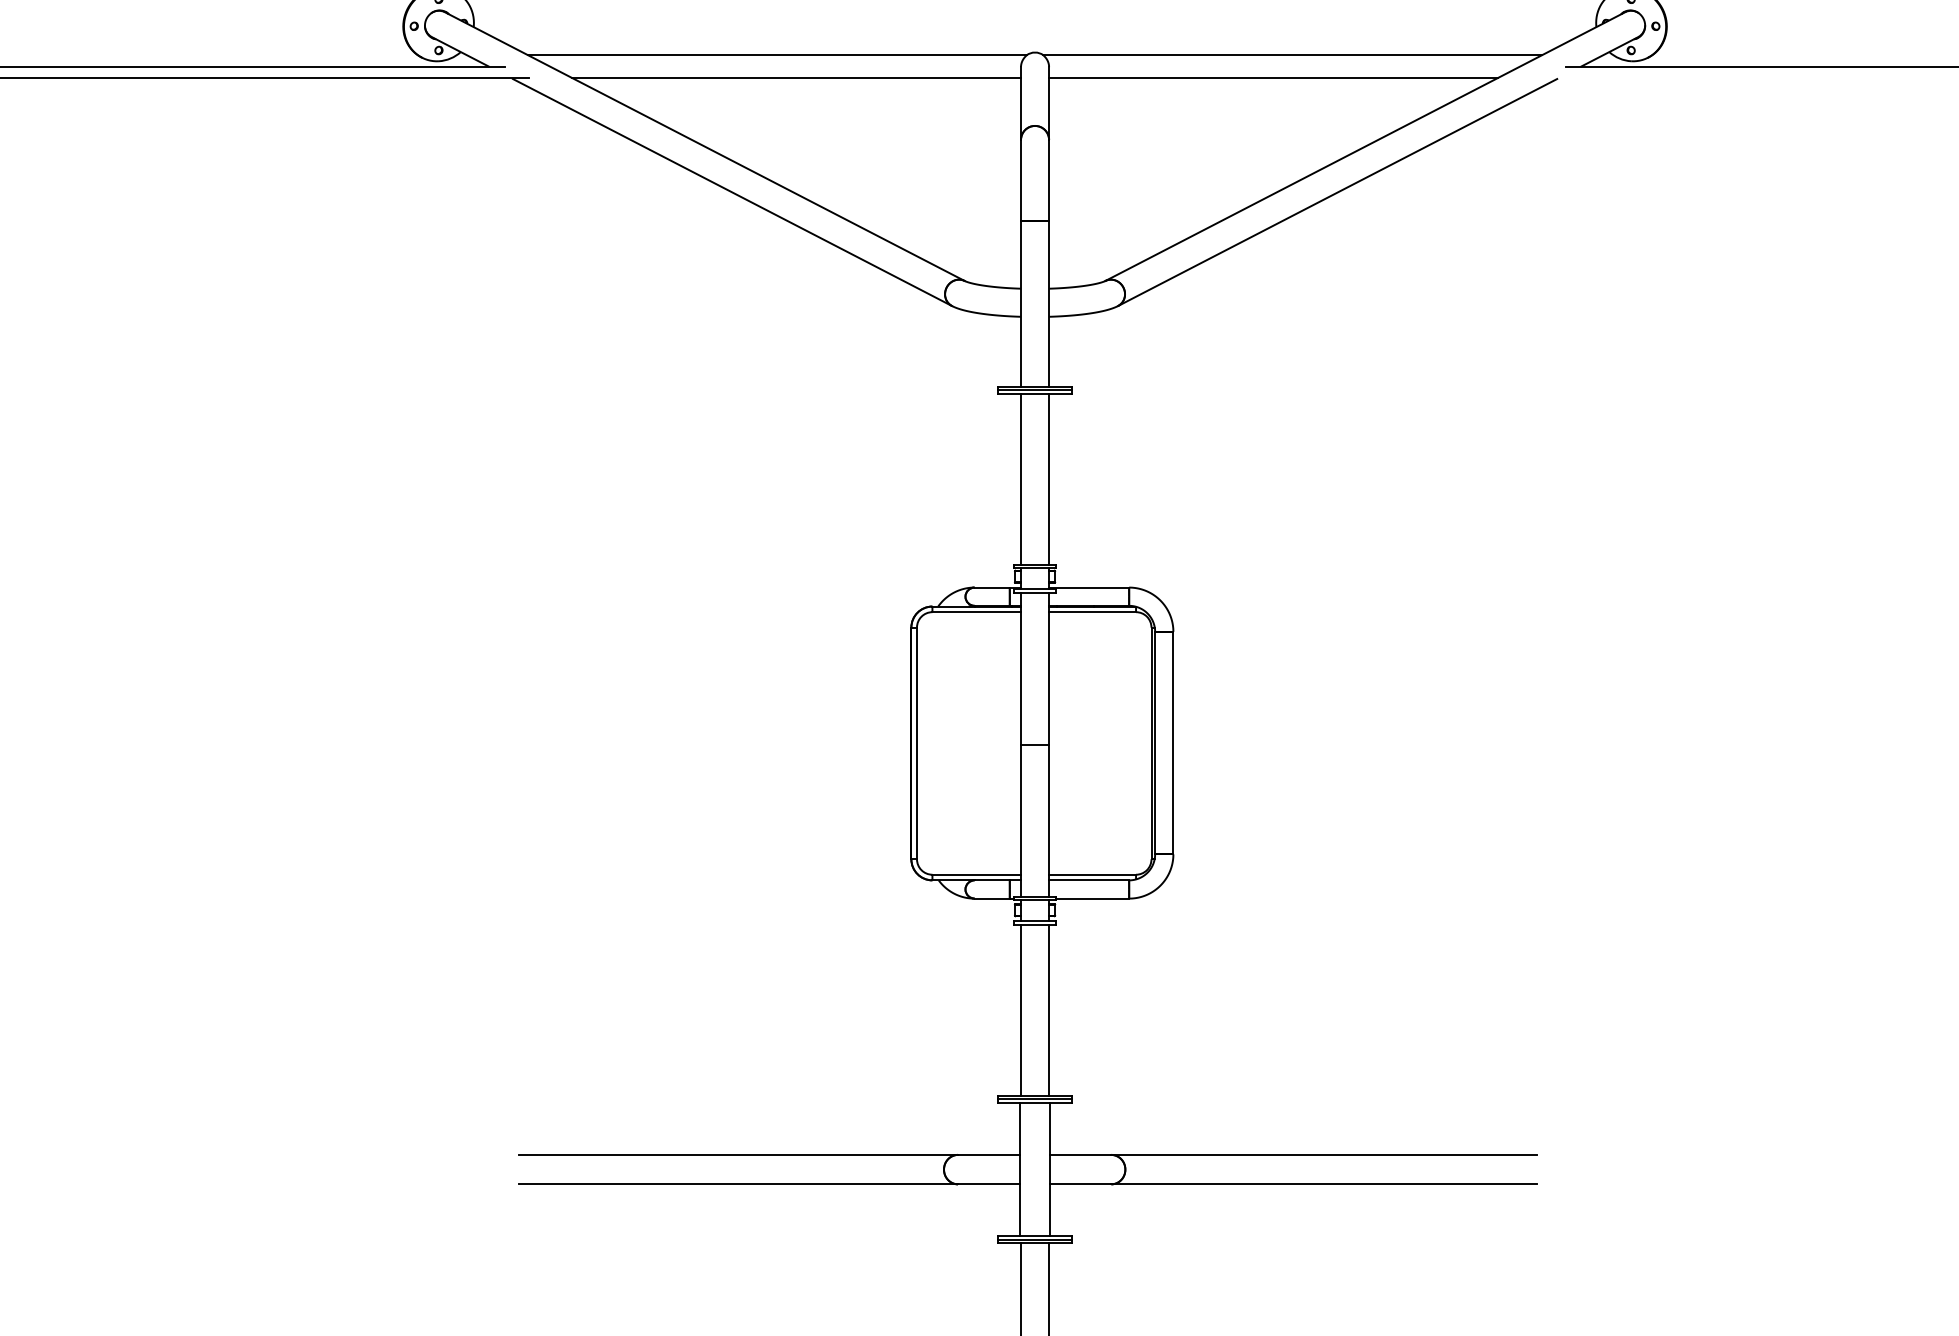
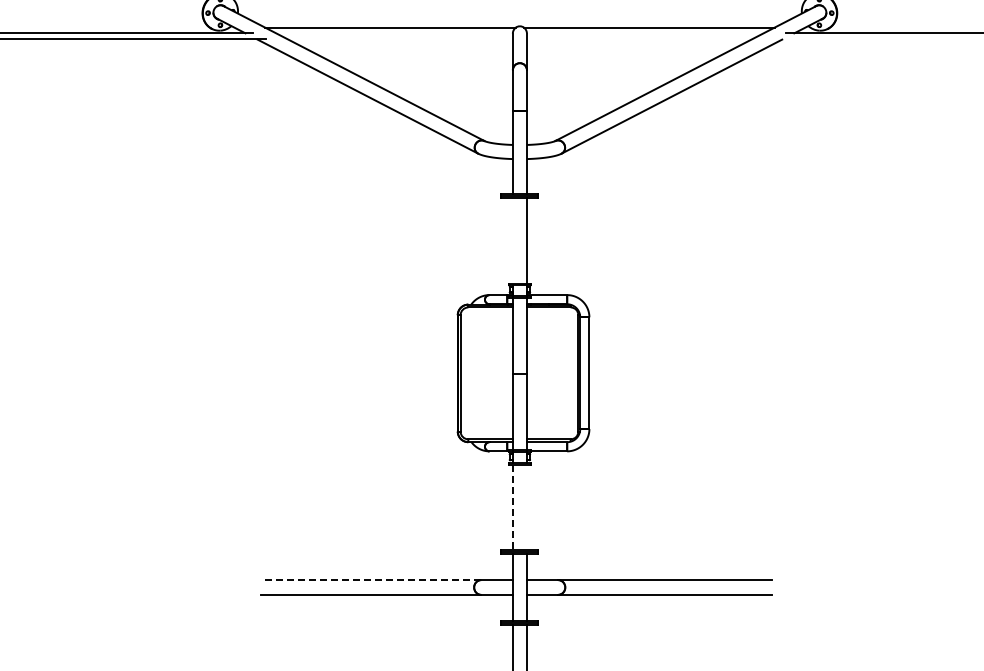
line: (795, 76) -> (399, 38), removed
line: (1273, 76) -> (639, 38), removed
line: (1020, 478) -> (512, 240), removed
line: (1020, 1010) -> (512, 507), solid -> dashed
line: (1048, 1010) -> (526, 507), removed
line: (737, 1155) -> (370, 580), solid -> dashed

